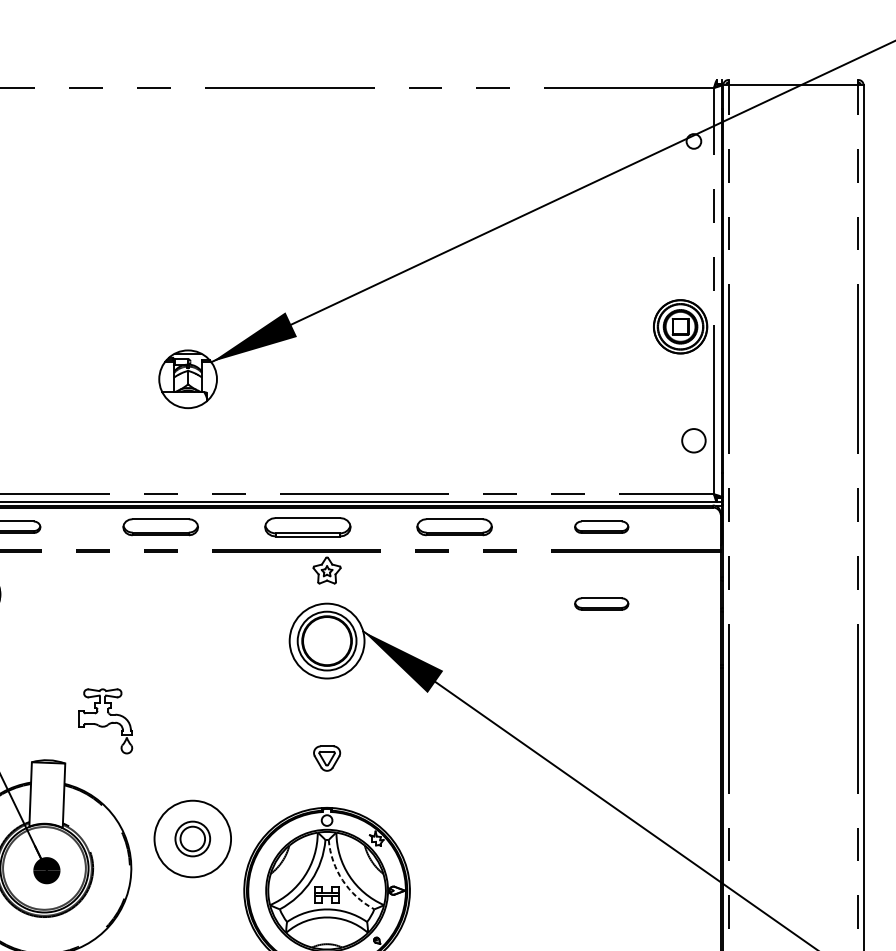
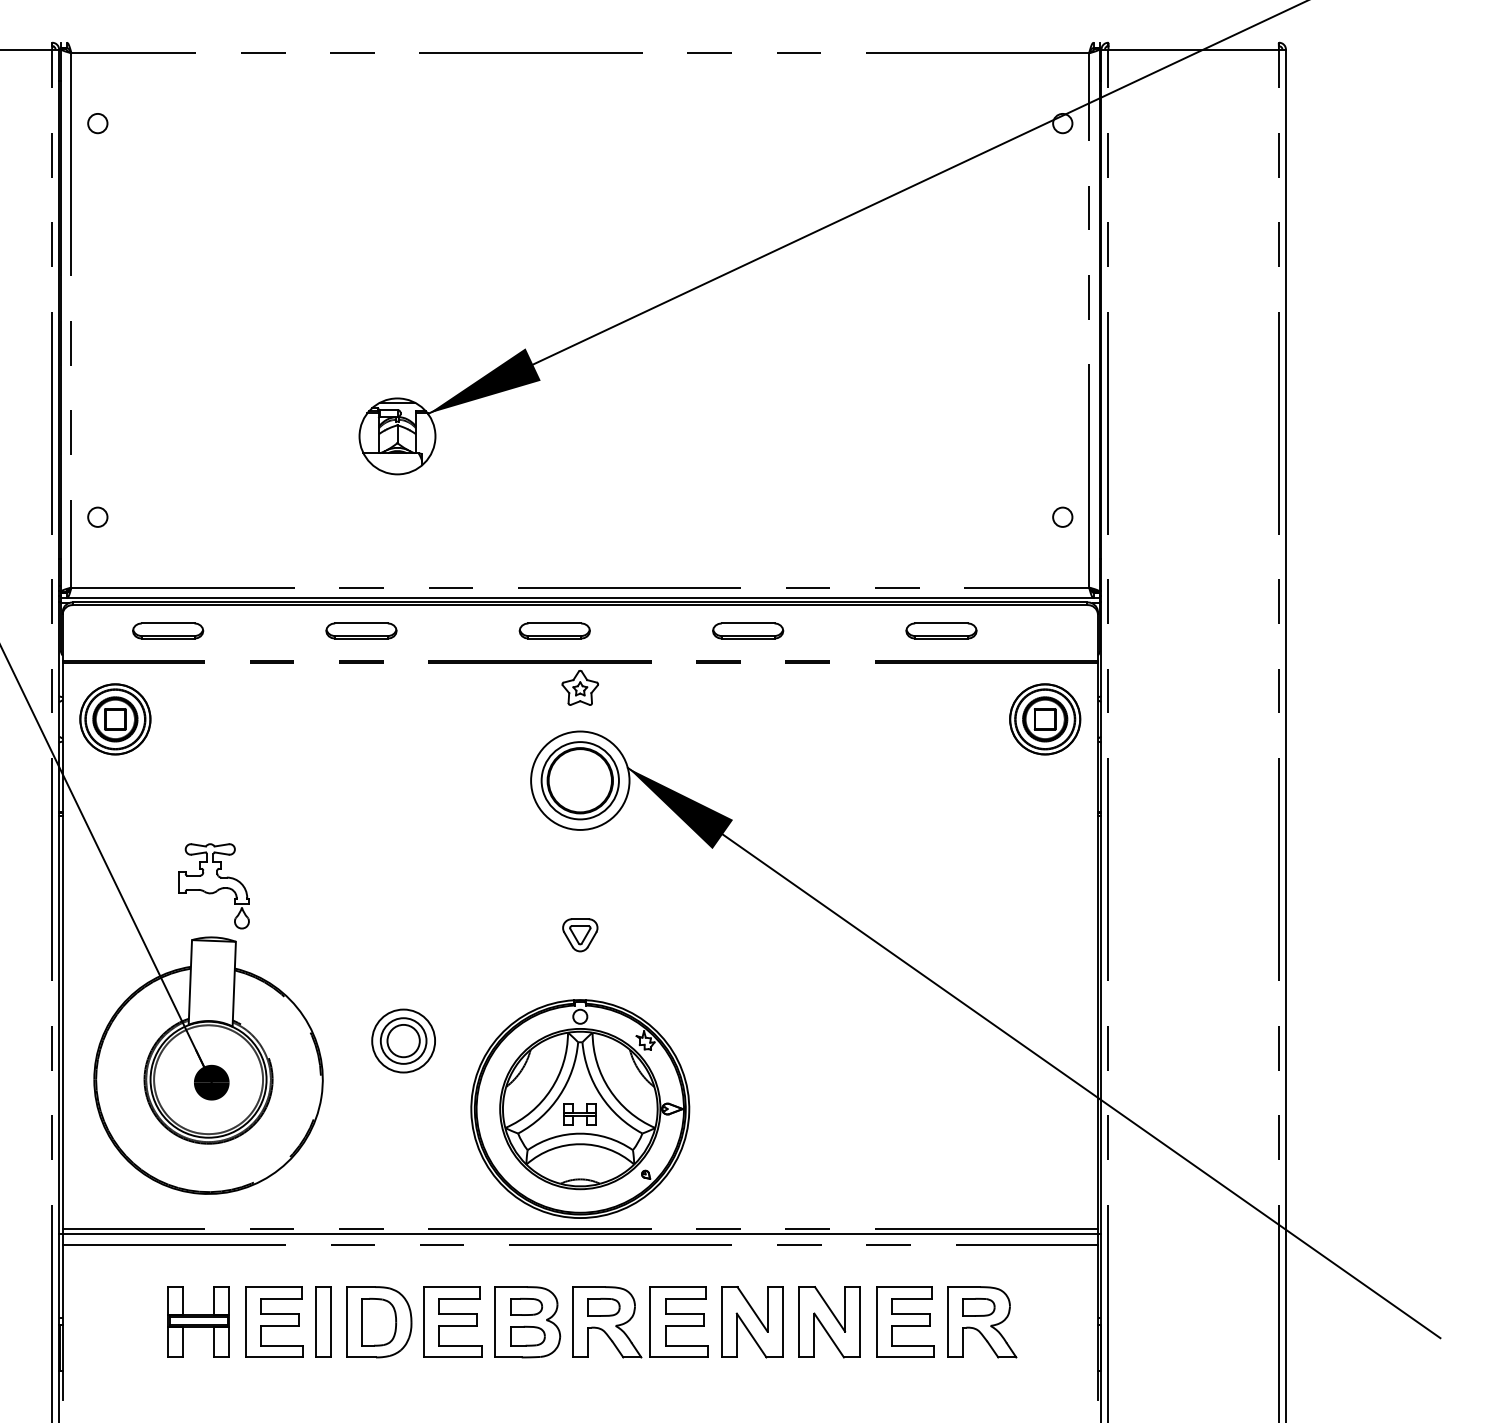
part: (680, 326) -> (1045, 719), moved
circle: (693, 440) -> (1062, 516), size x0.62
part: (160, 526) -> (361, 630), size x0.71
part: (307, 526) -> (554, 630), size x0.62
part: (454, 526) -> (748, 630), size x0.71
part: (601, 603) -> (941, 731), removed
part: (105, 721) -> (213, 886), moved
circle: (192, 838) -> (403, 1040), size x0.62
arc: (342, 880) -> (600, 1095), dashed -> solid

